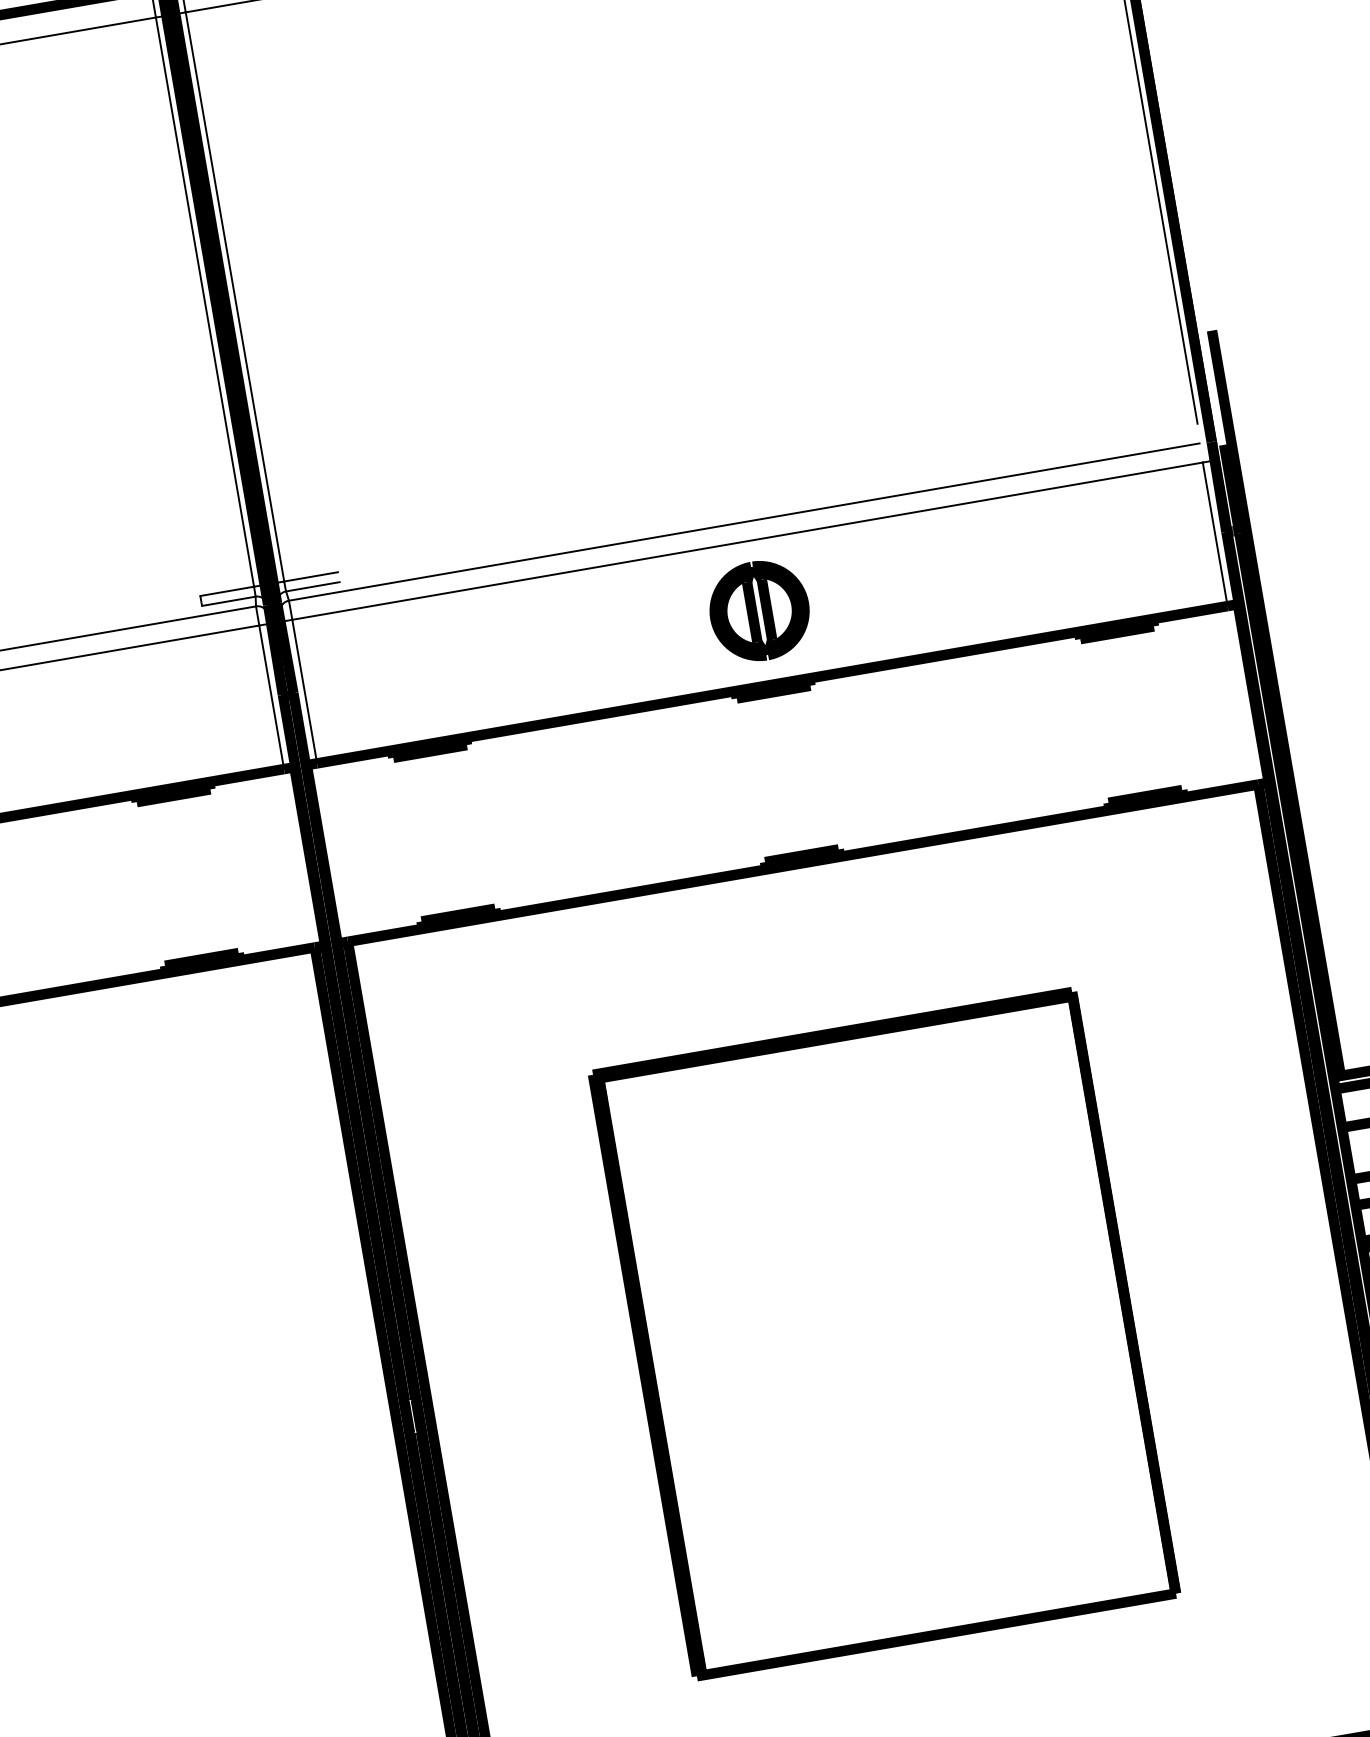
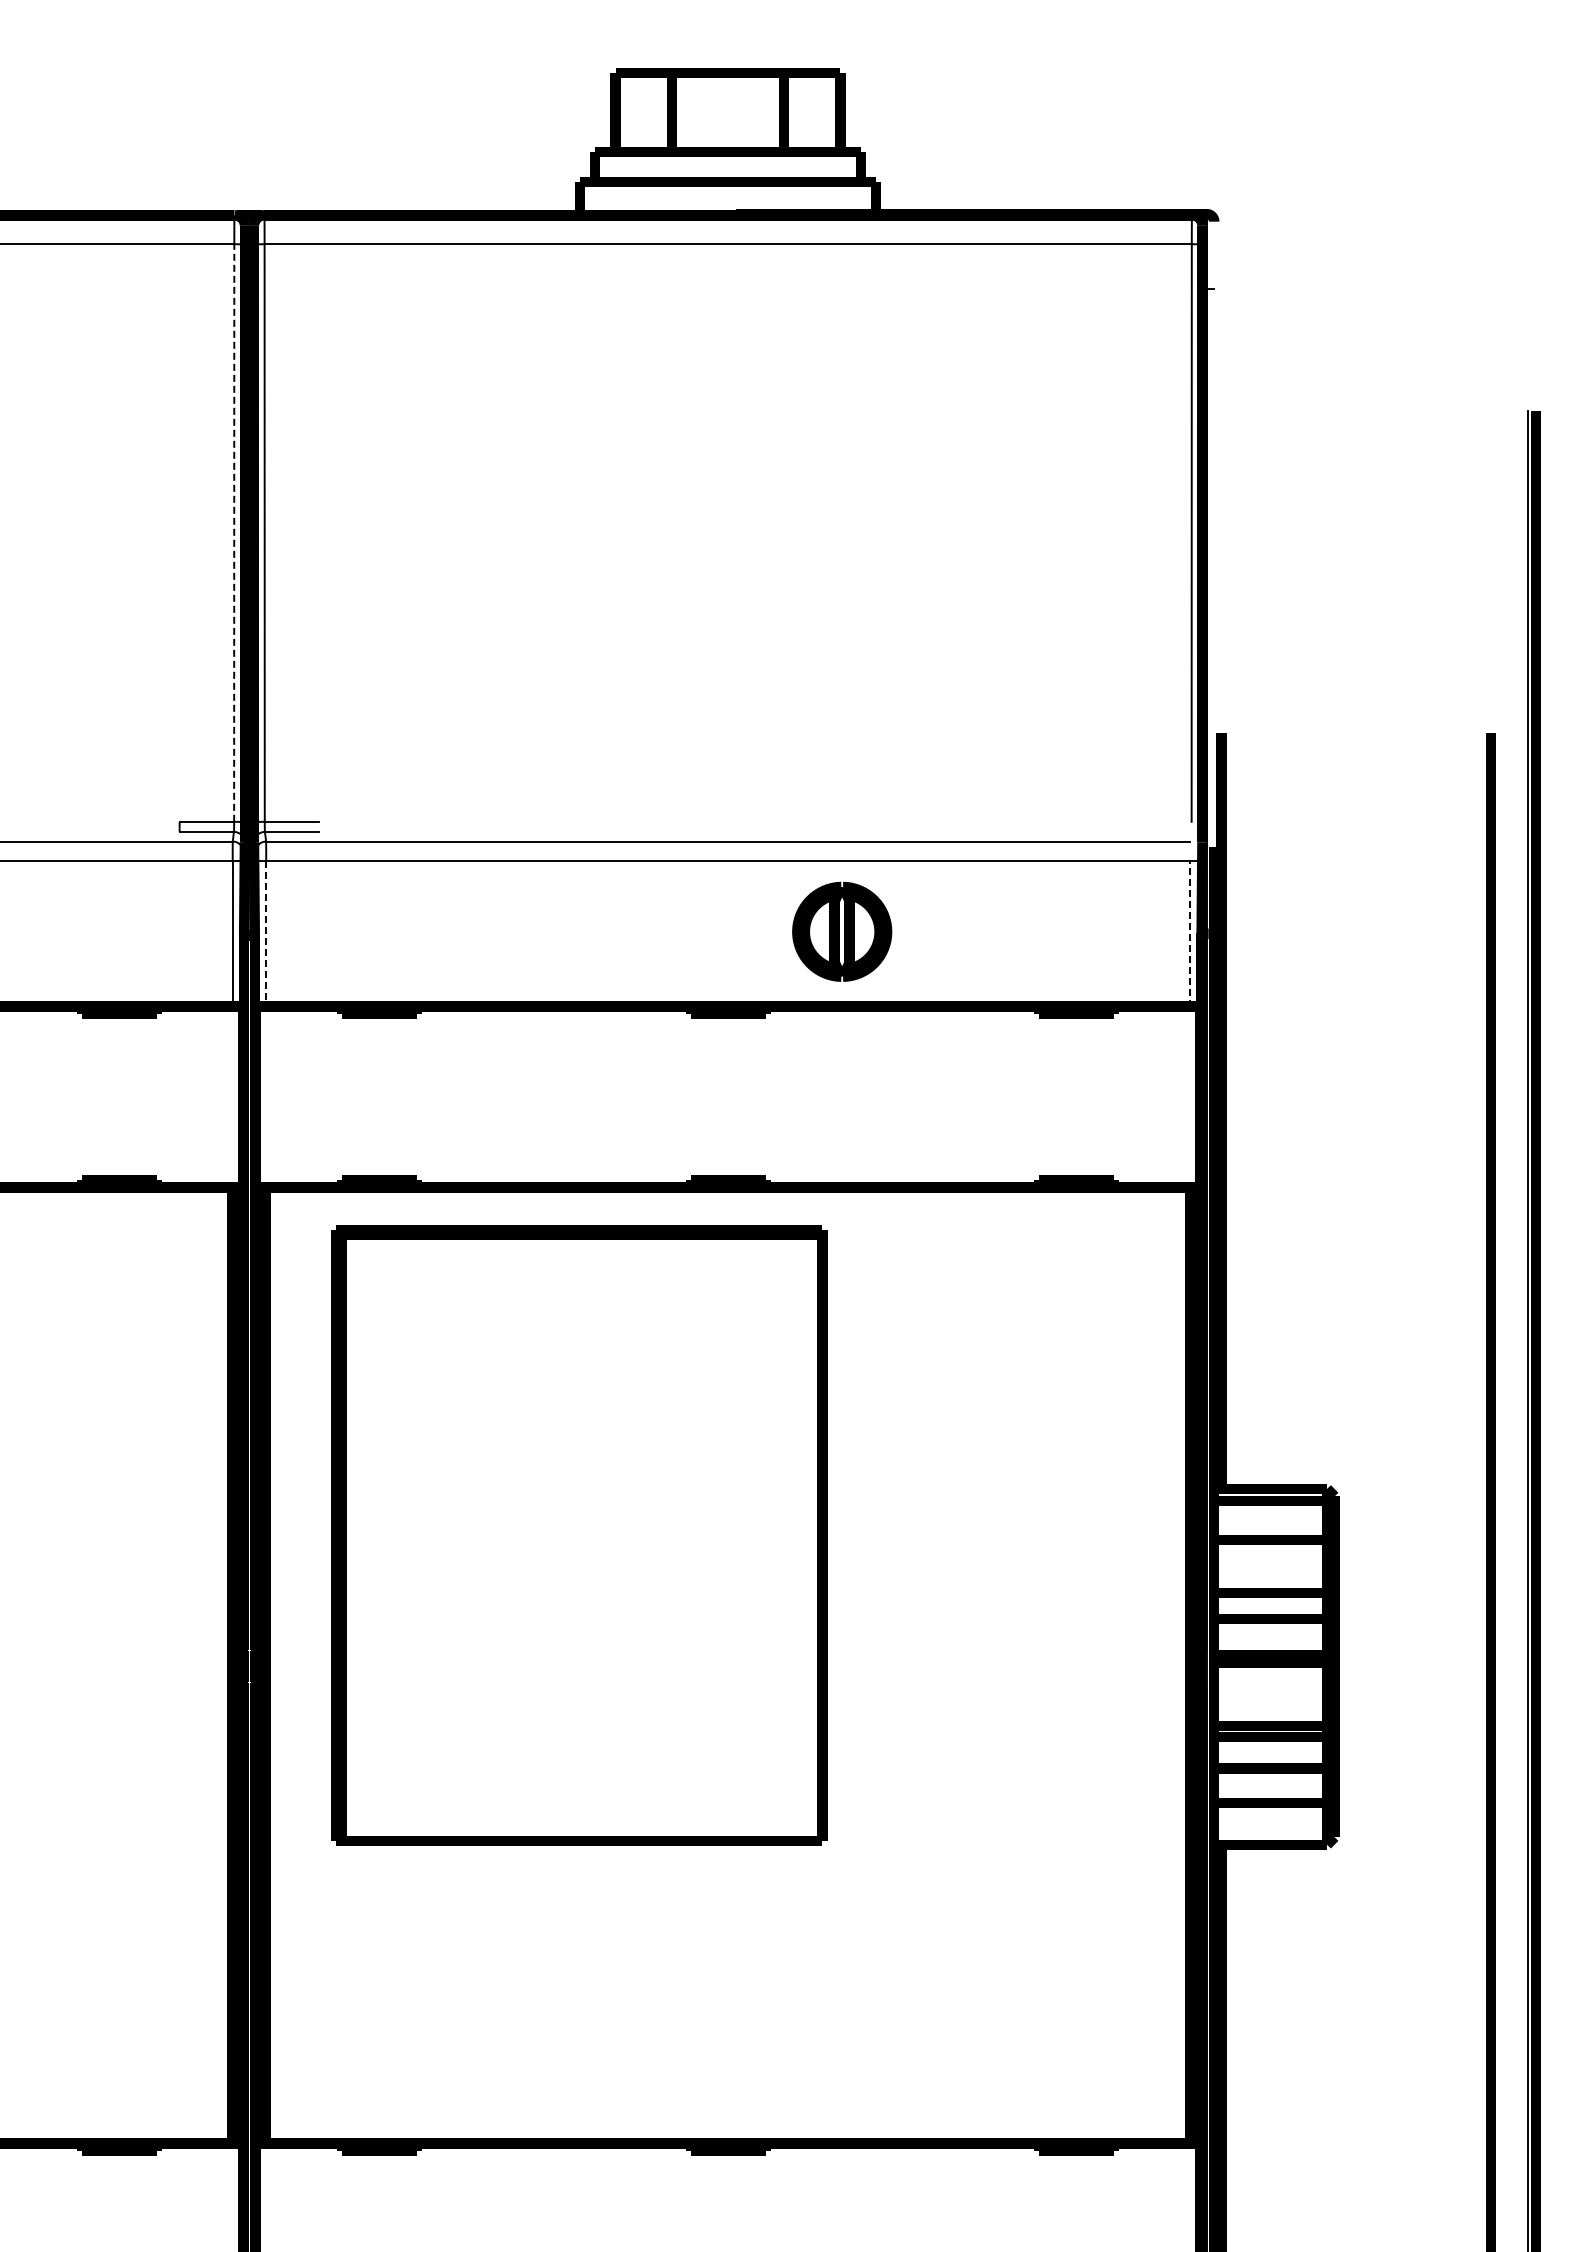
line: (205, 302) -> (234, 533), solid -> dashed
line: (1215, 533) -> (1190, 933), solid -> dashed
part: (759, 610) -> (842, 931), moved
line: (304, 691) -> (266, 933), solid -> dashed
part: (884, 1333) -> (579, 1535), moved

